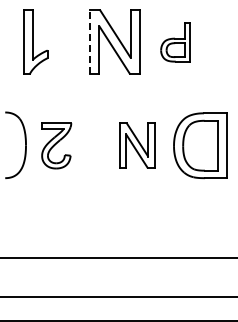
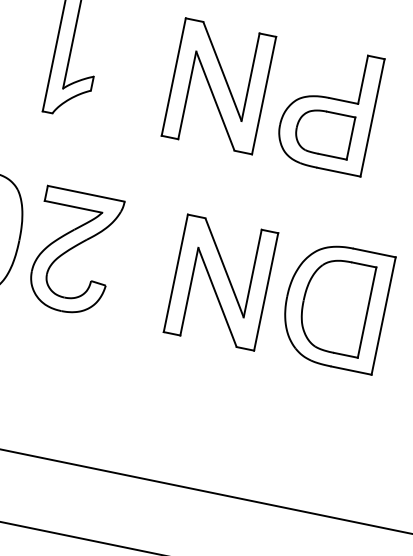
line: (90, 41) -> (174, 76), dashed -> solid
part: (175, 42) -> (328, 109), size x1.67
part: (56, 145) -> (74, 252), size x1.43
part: (136, 145) -> (219, 281), size x1.43

